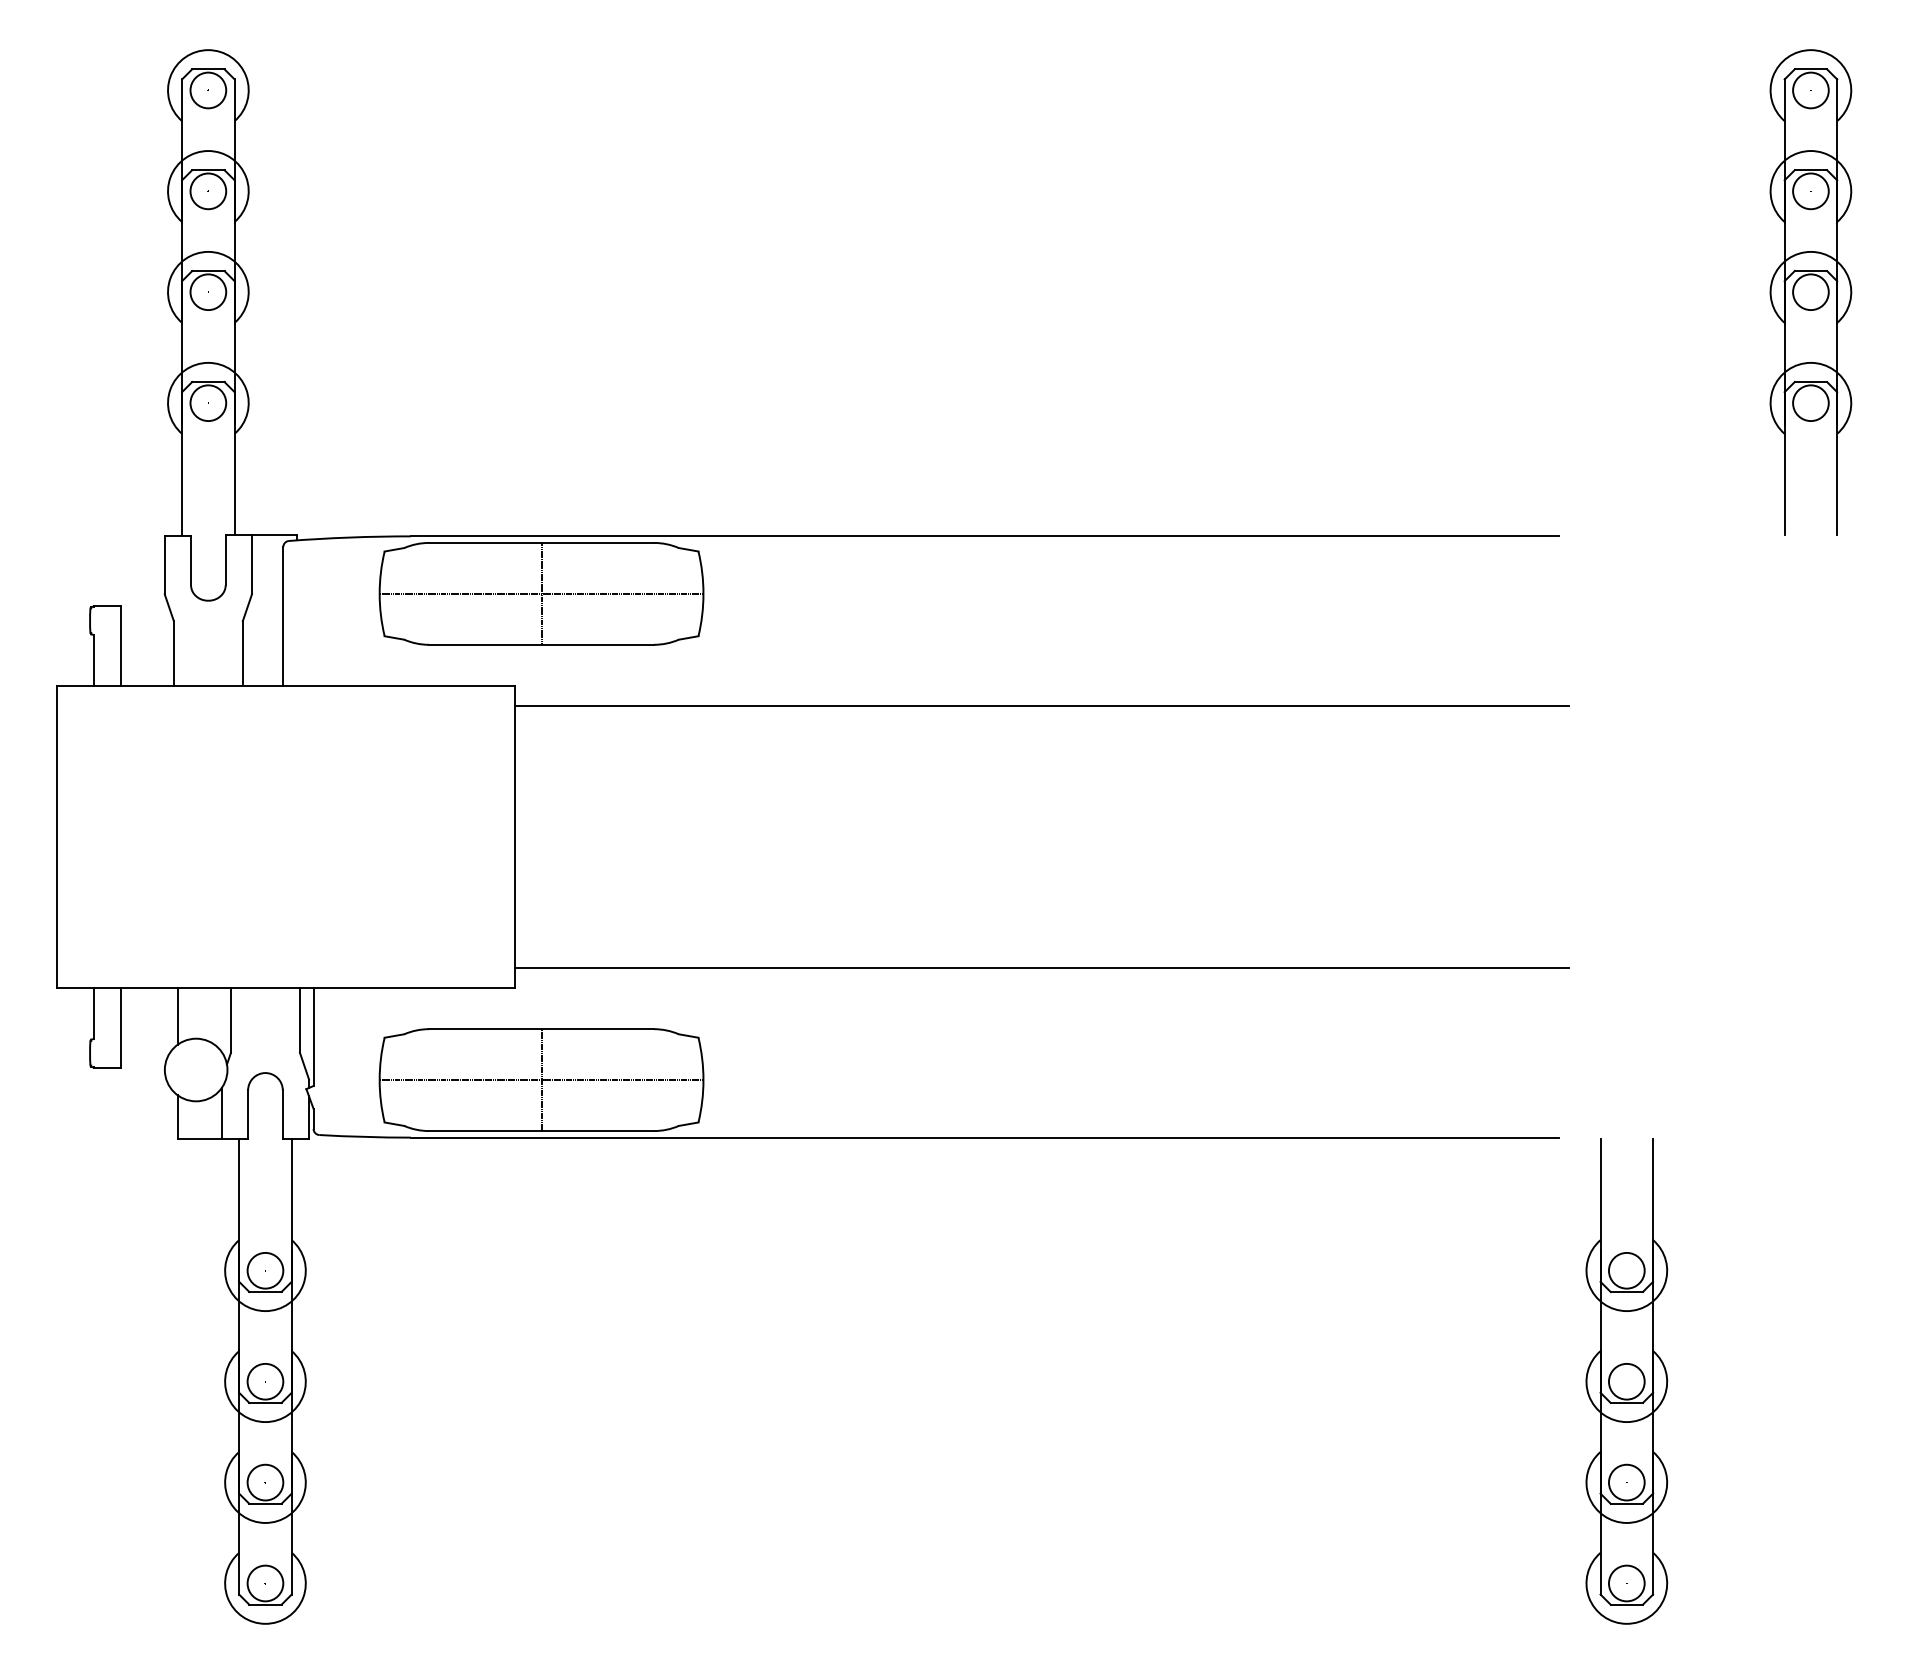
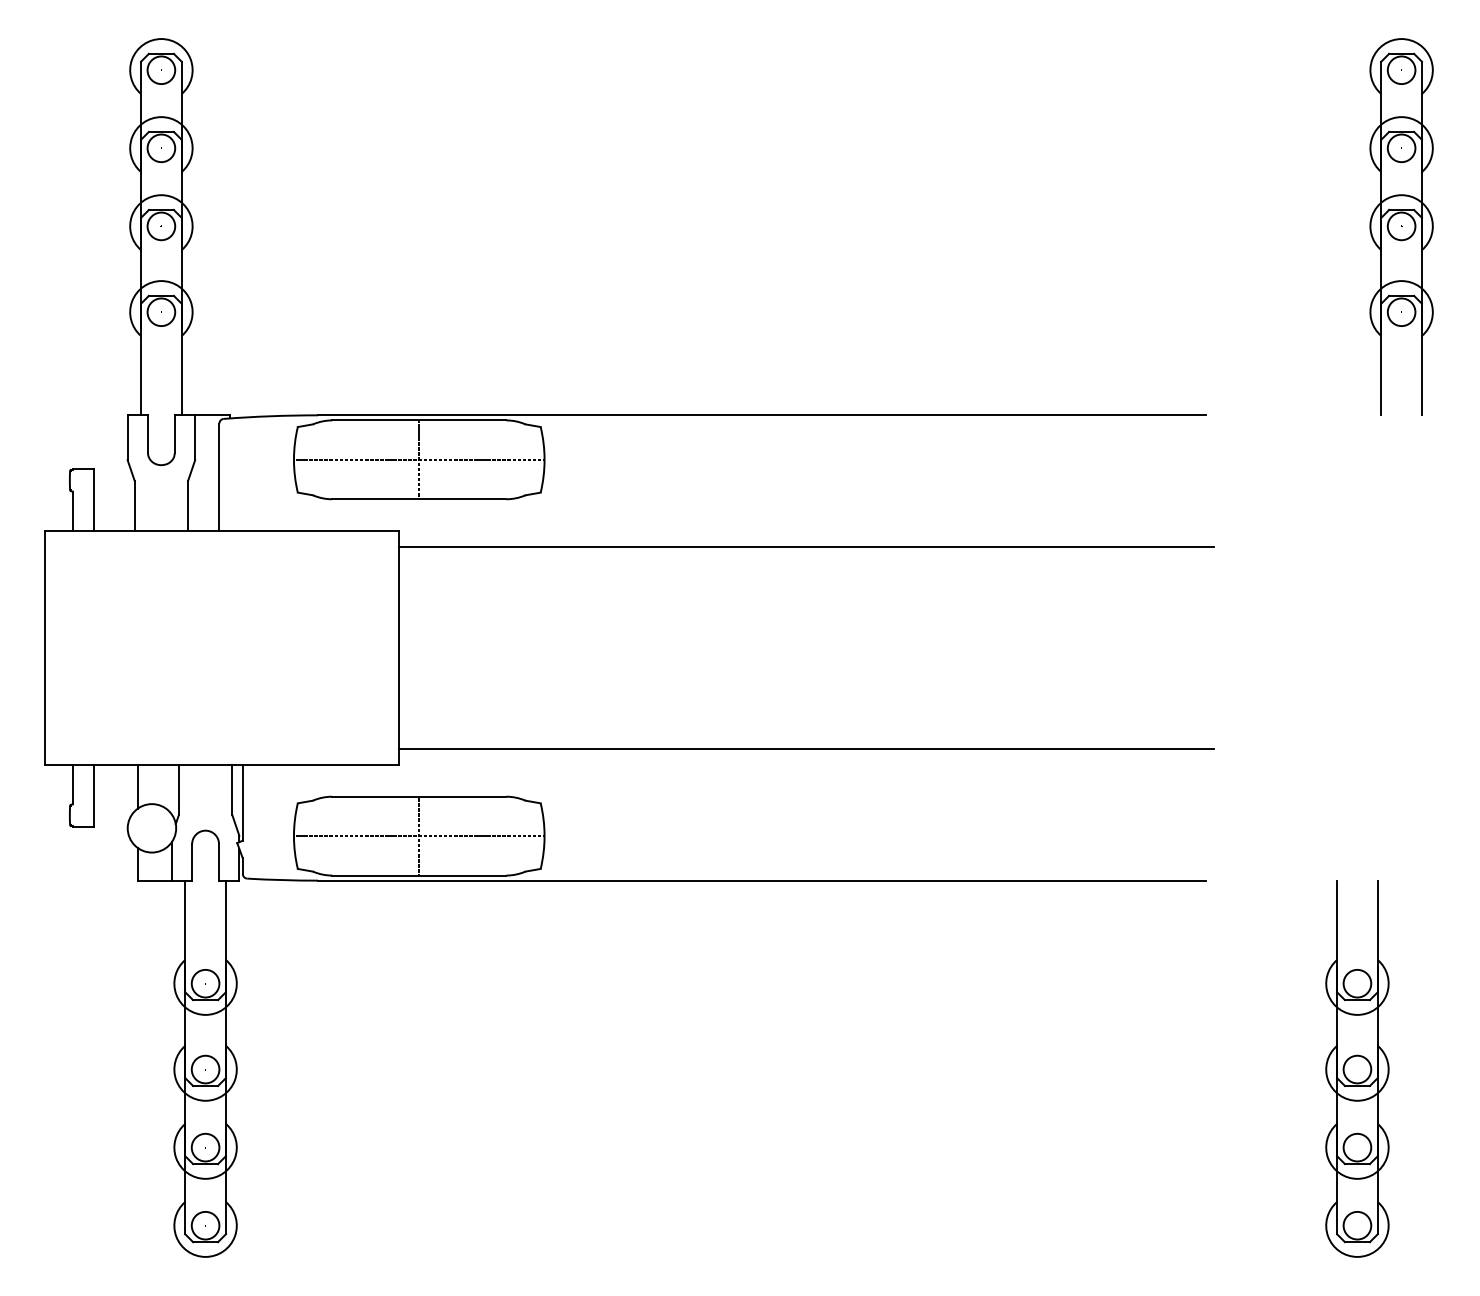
part: (1626, 1381) -> (1357, 1069), moved

